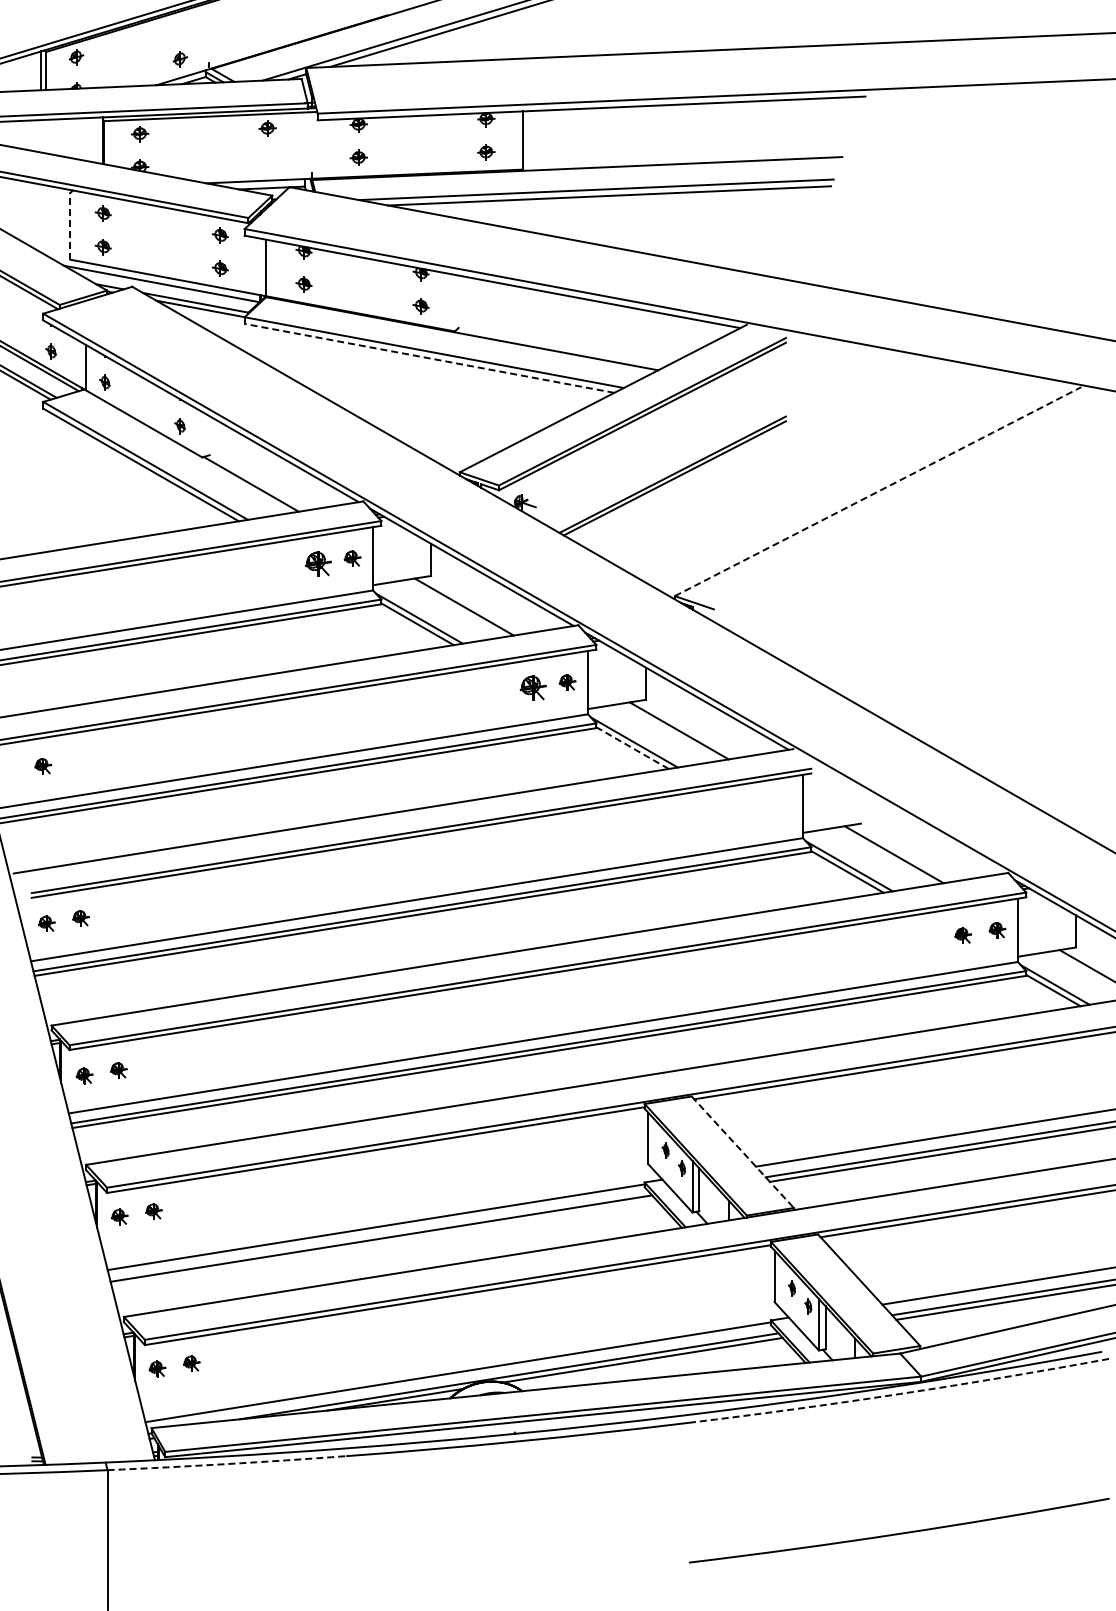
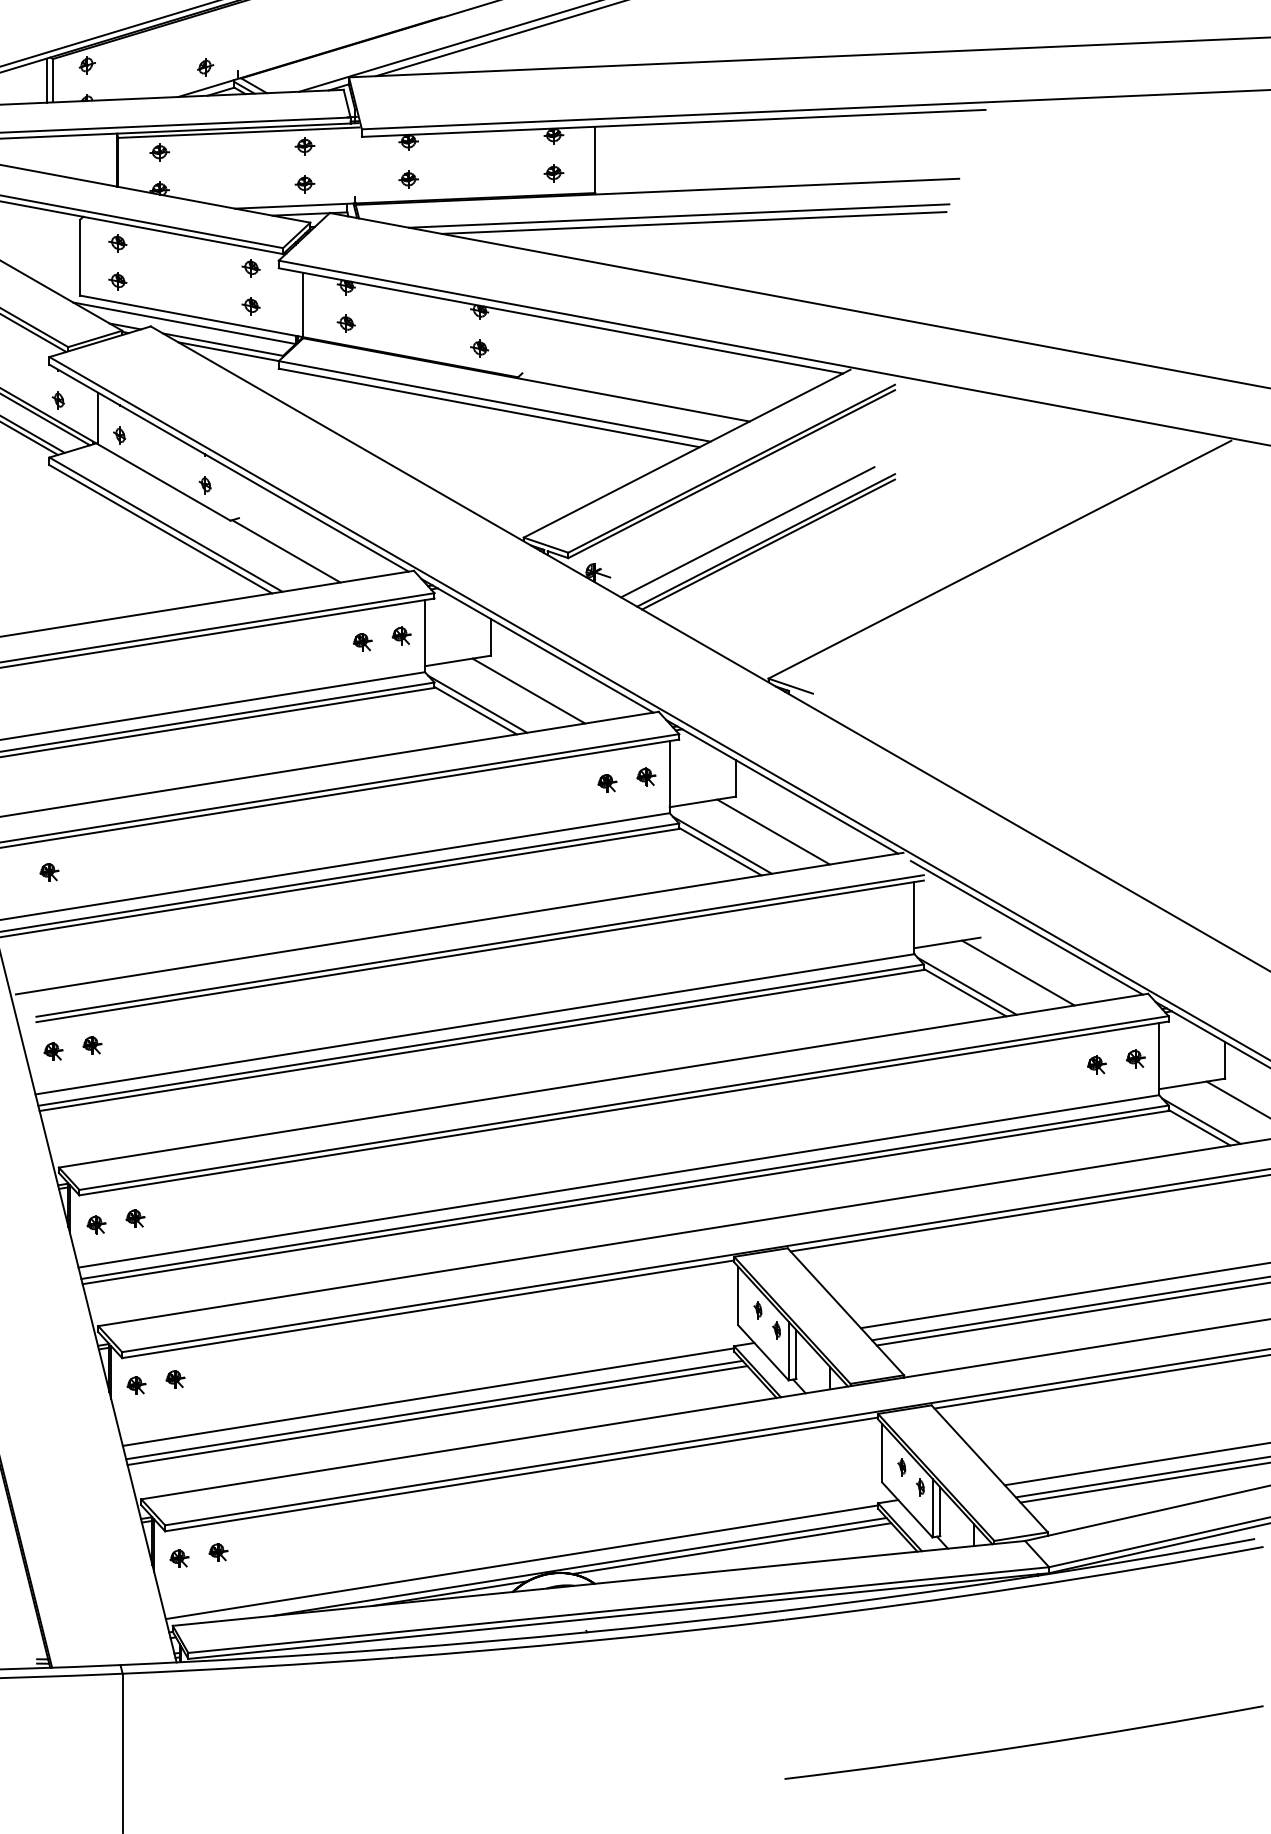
part: (267, 161) -> (304, 183), added
line: (70, 225) -> (80, 256), dashed -> solid
line: (429, 358) -> (489, 408), dashed -> solid
line: (656, 467) -> (747, 532), added
line: (878, 491) -> (1000, 559), dashed -> solid
part: (318, 564) -> (362, 642), size x0.62
part: (533, 687) -> (607, 782), size x0.62
line: (632, 748) -> (720, 852), dashed -> solid
line: (901, 814) -> (1026, 927), added
line: (742, 1152) -> (845, 1312), dashed -> solid
line: (383, 1242) -> (436, 1414), added
arc: (899, 1394) -> (1024, 1587), dashed -> solid
arc: (226, 1464) -> (258, 1667), dashed -> solid

